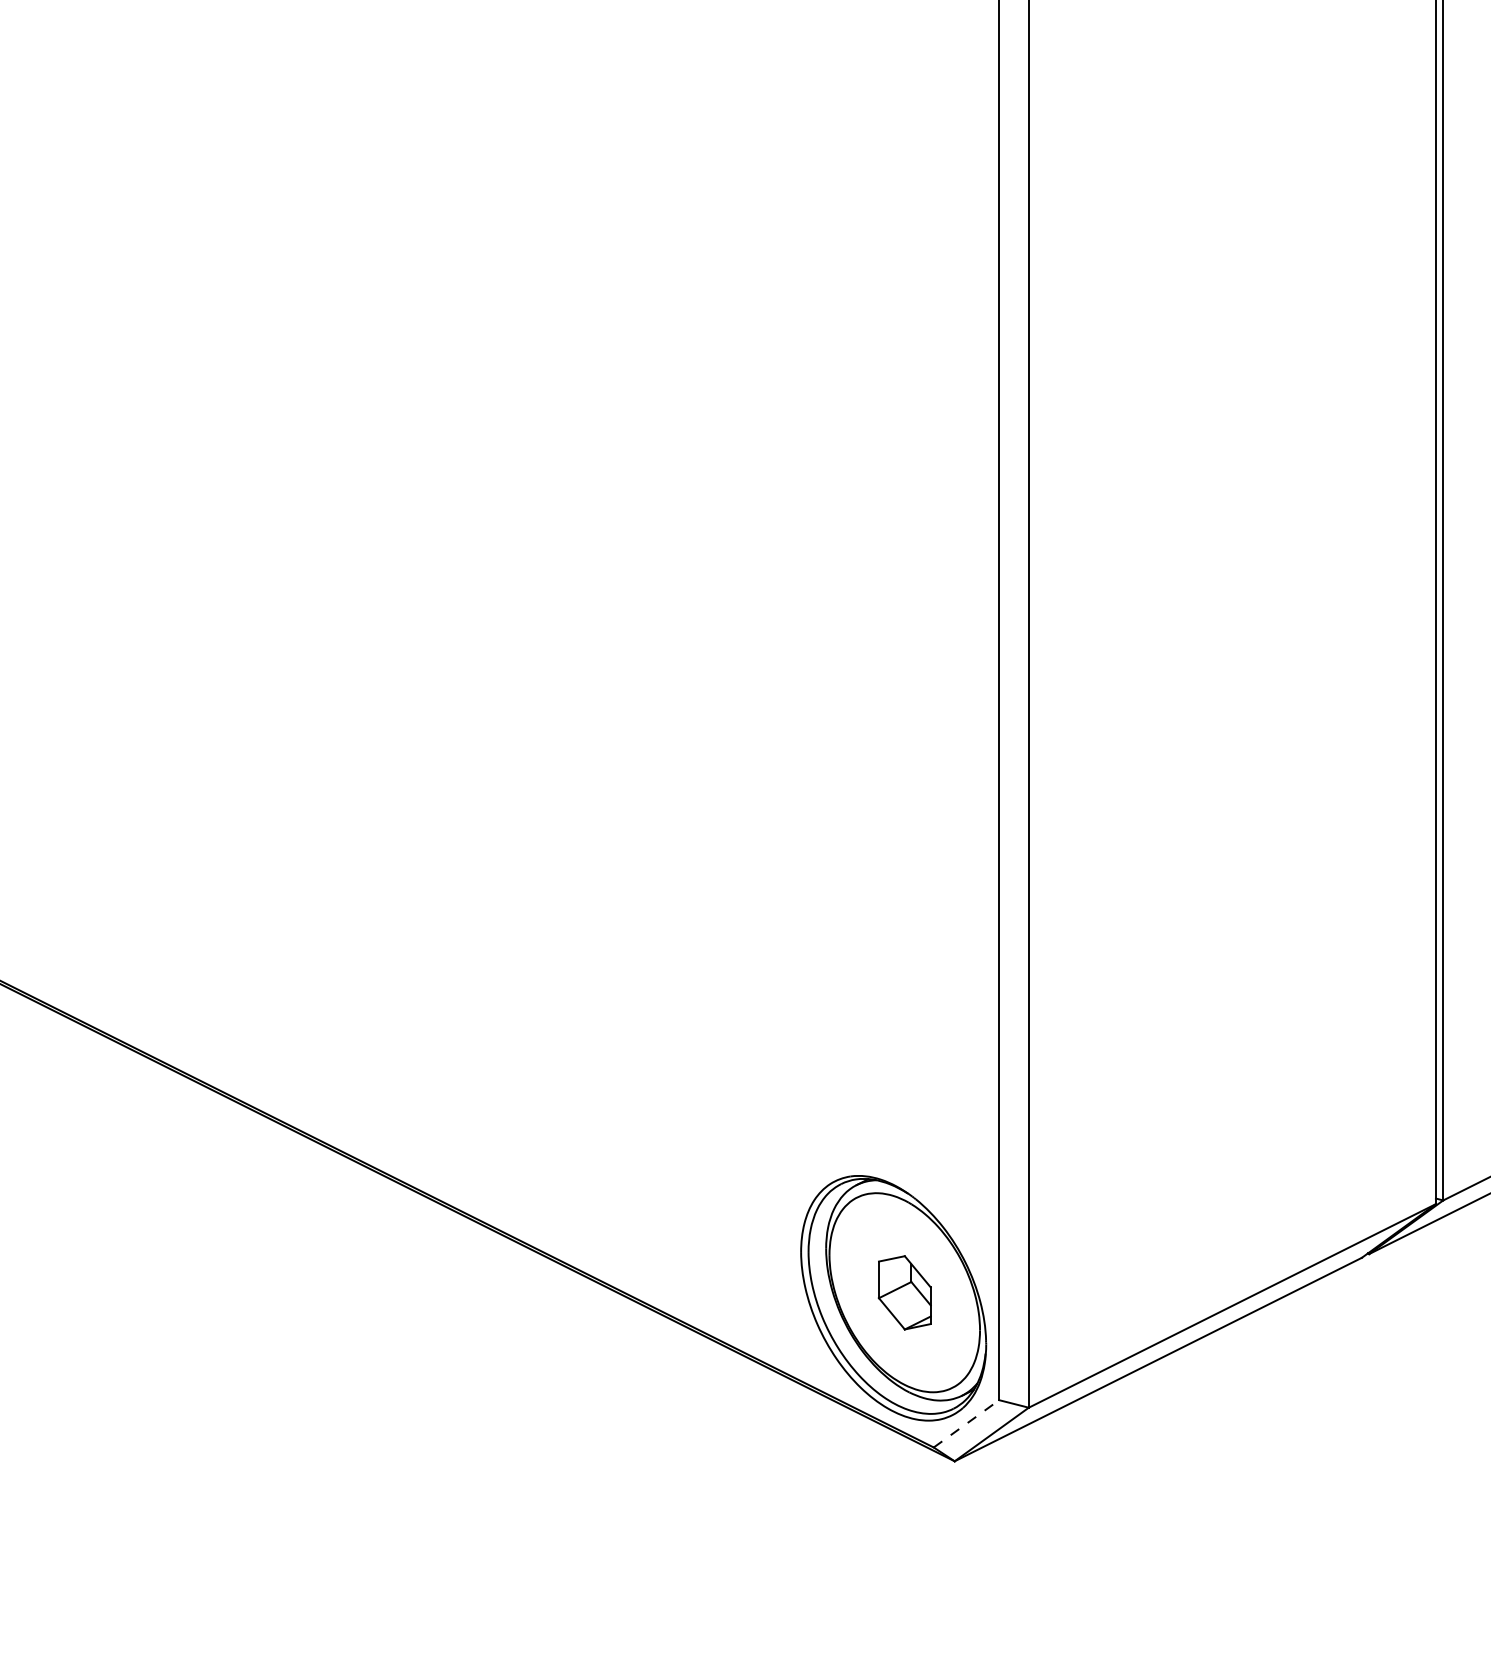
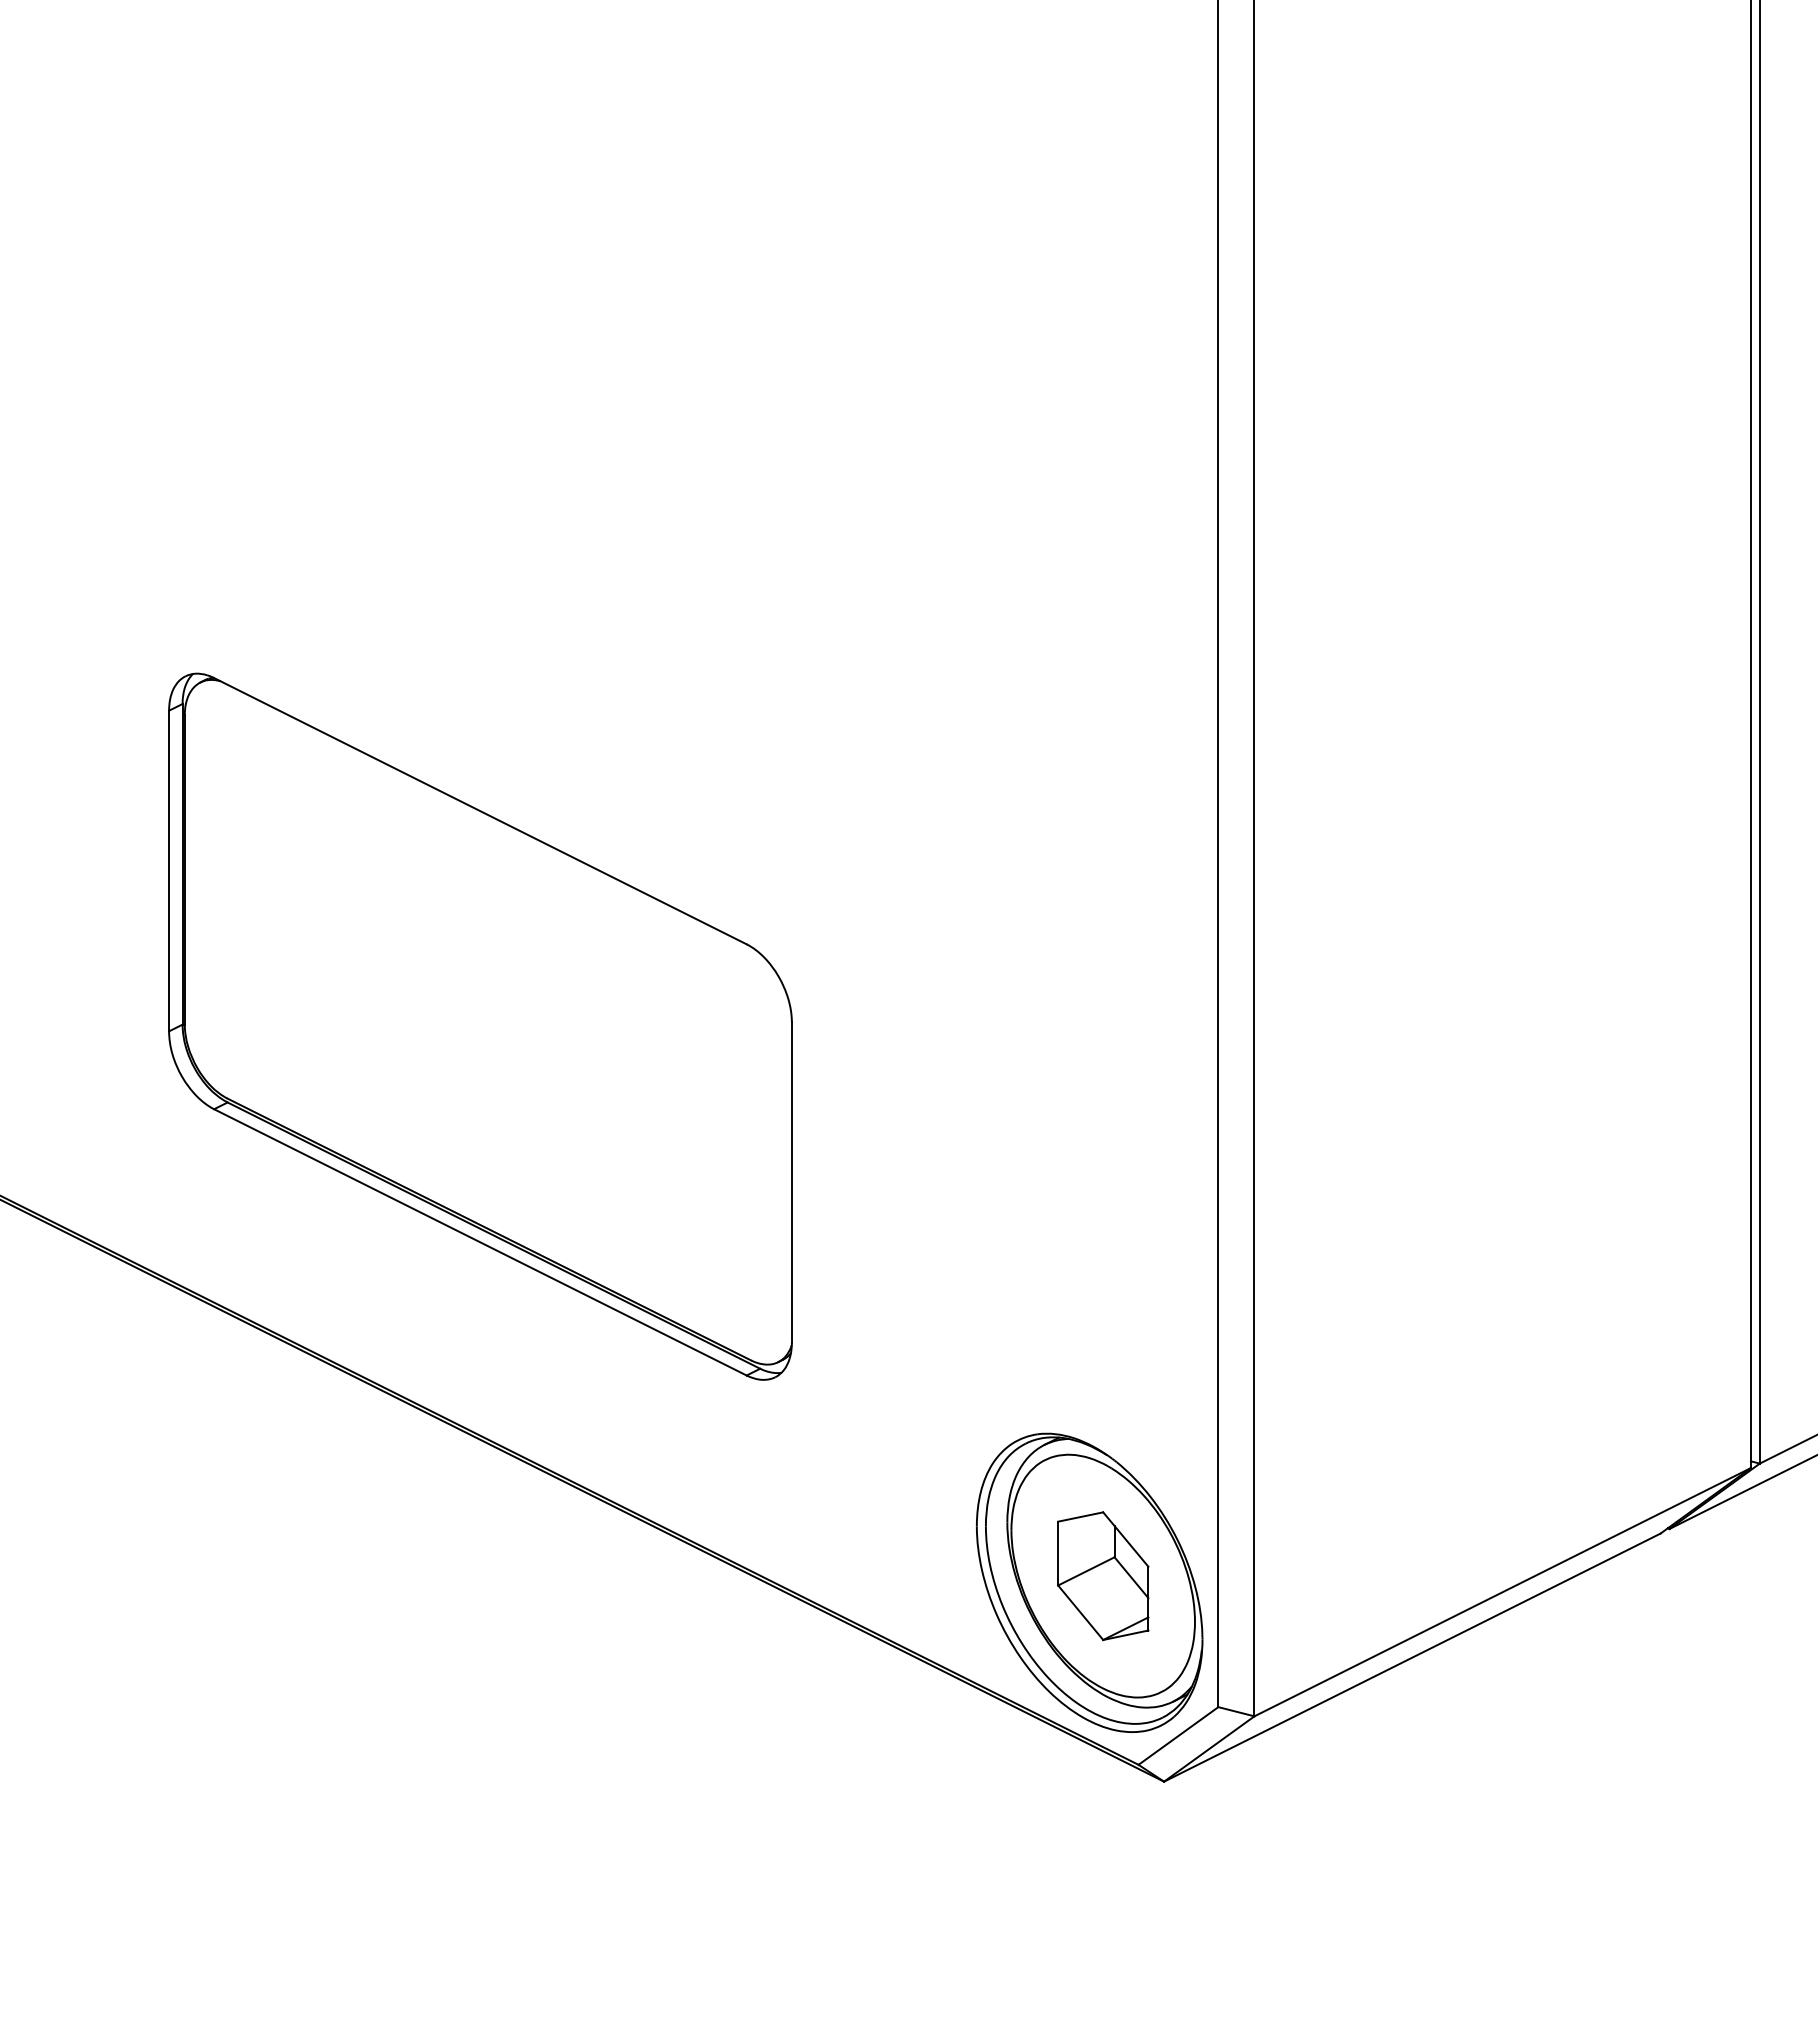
part: (394, 841) -> (480, 1026), added
part: (905, 1293) -> (1103, 1576), size x1.43
line: (966, 1423) -> (1178, 1735), dashed -> solid

